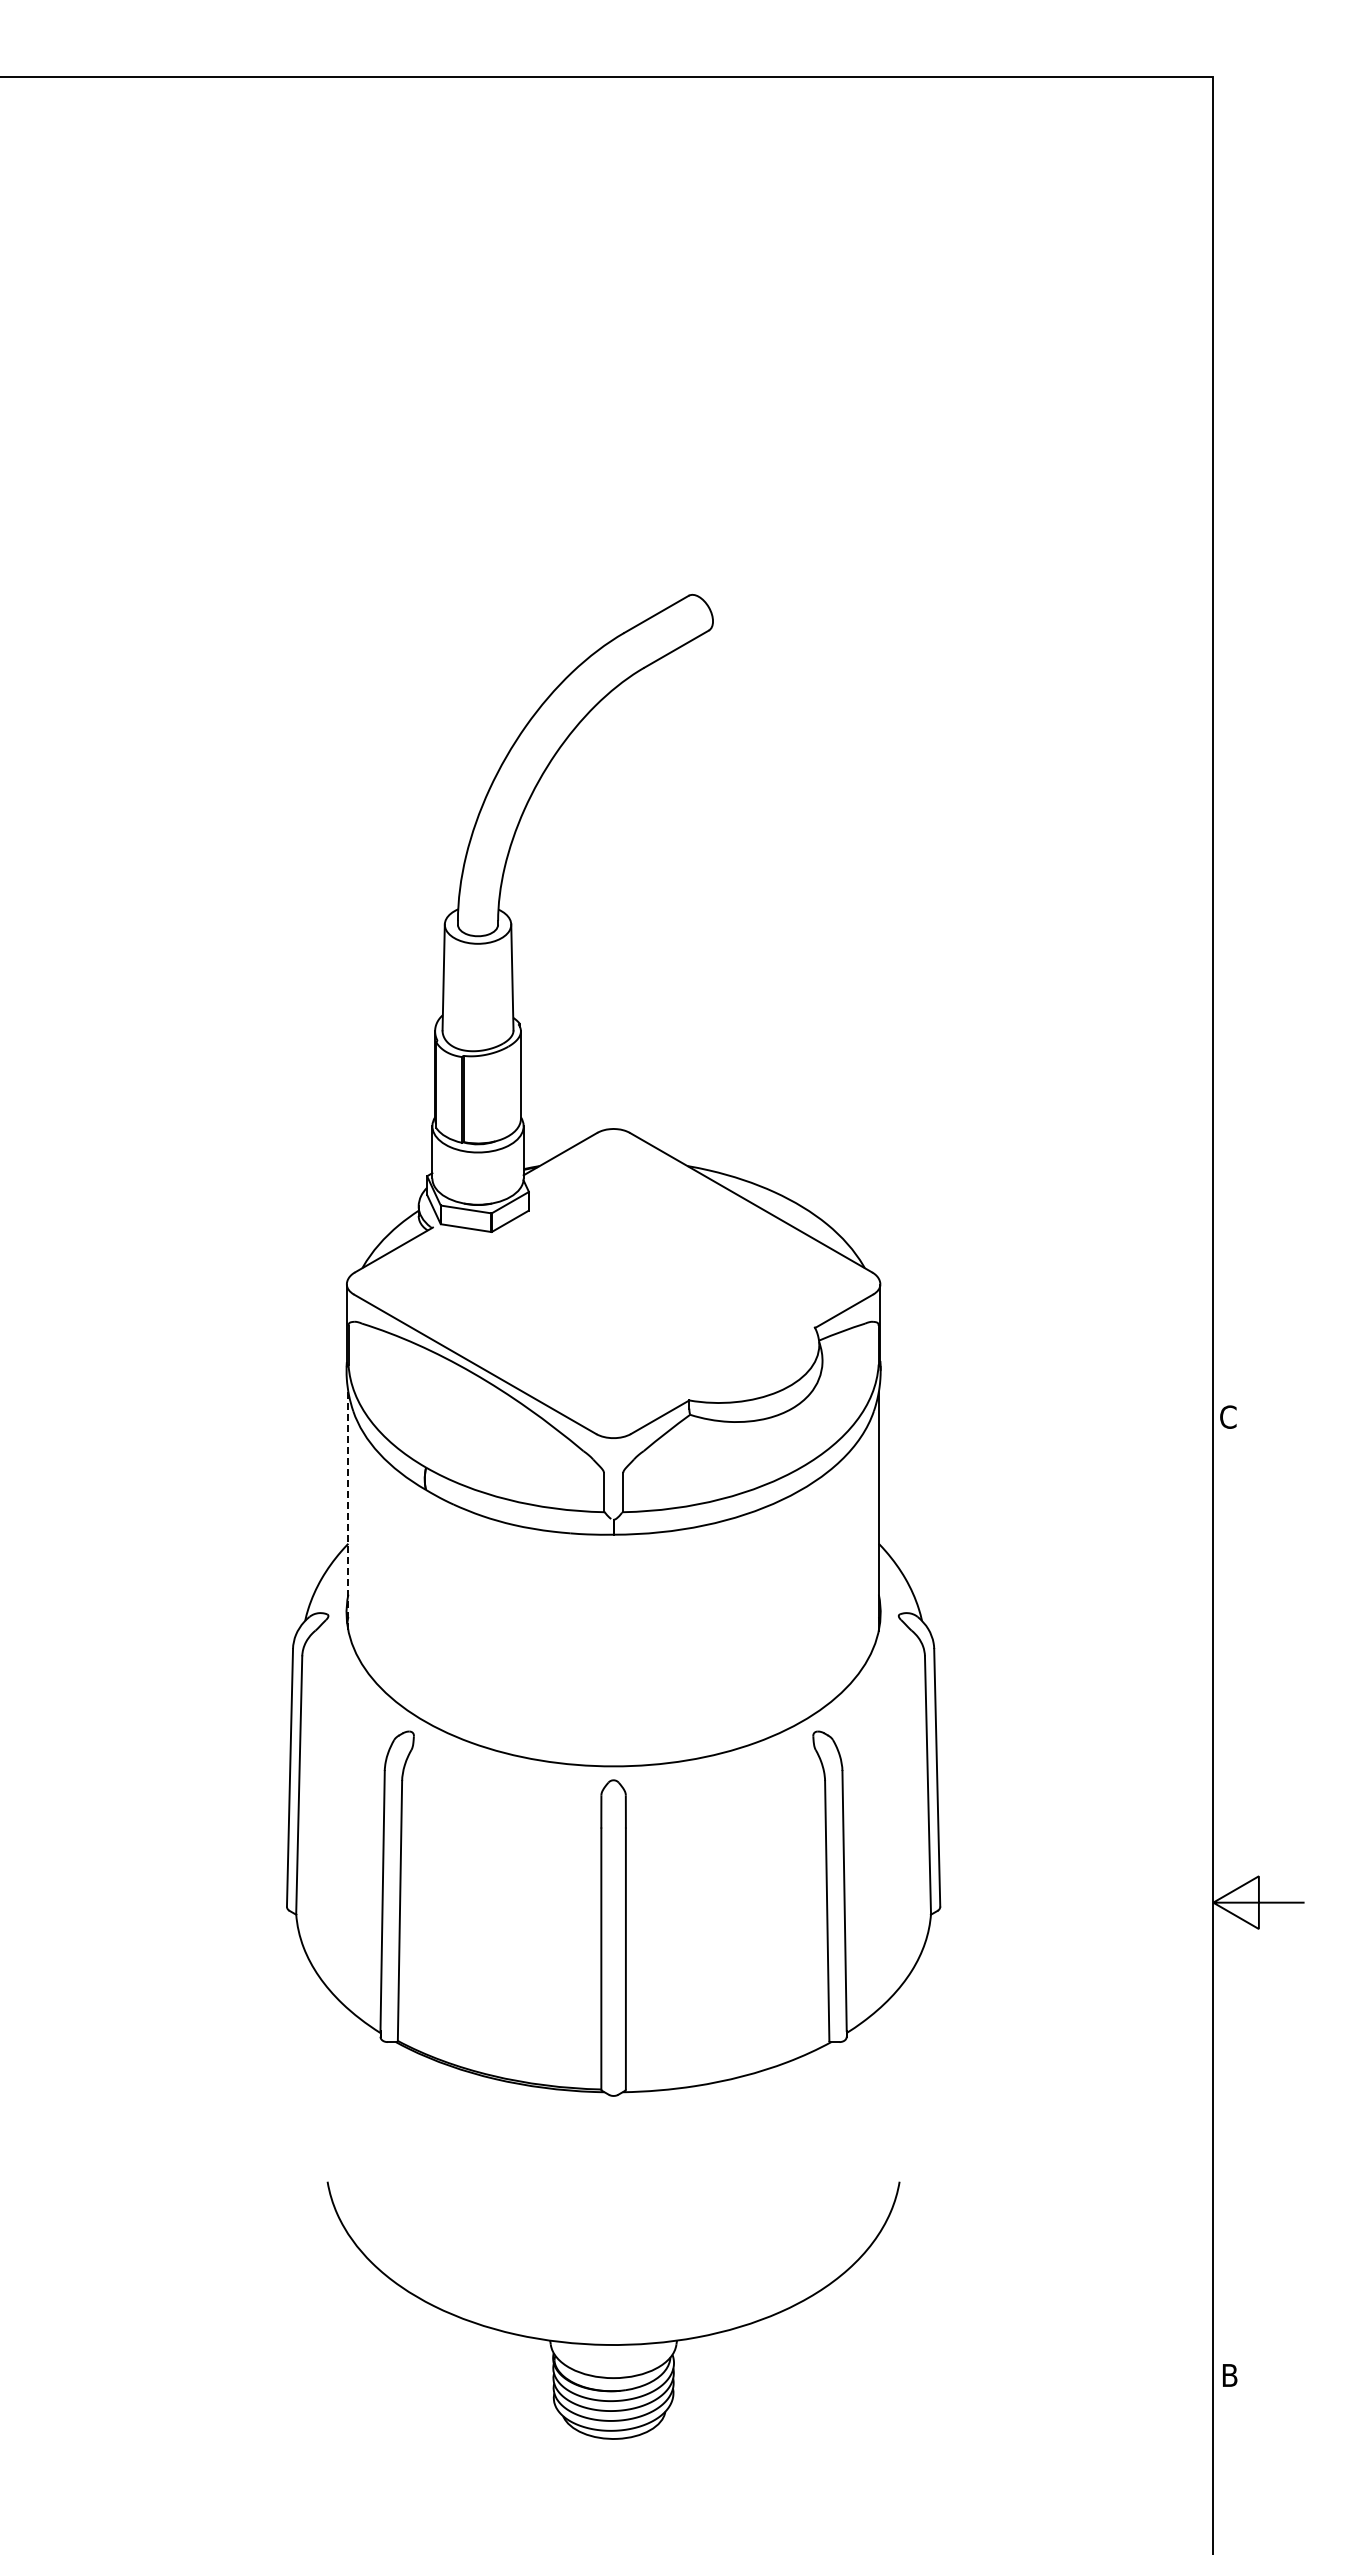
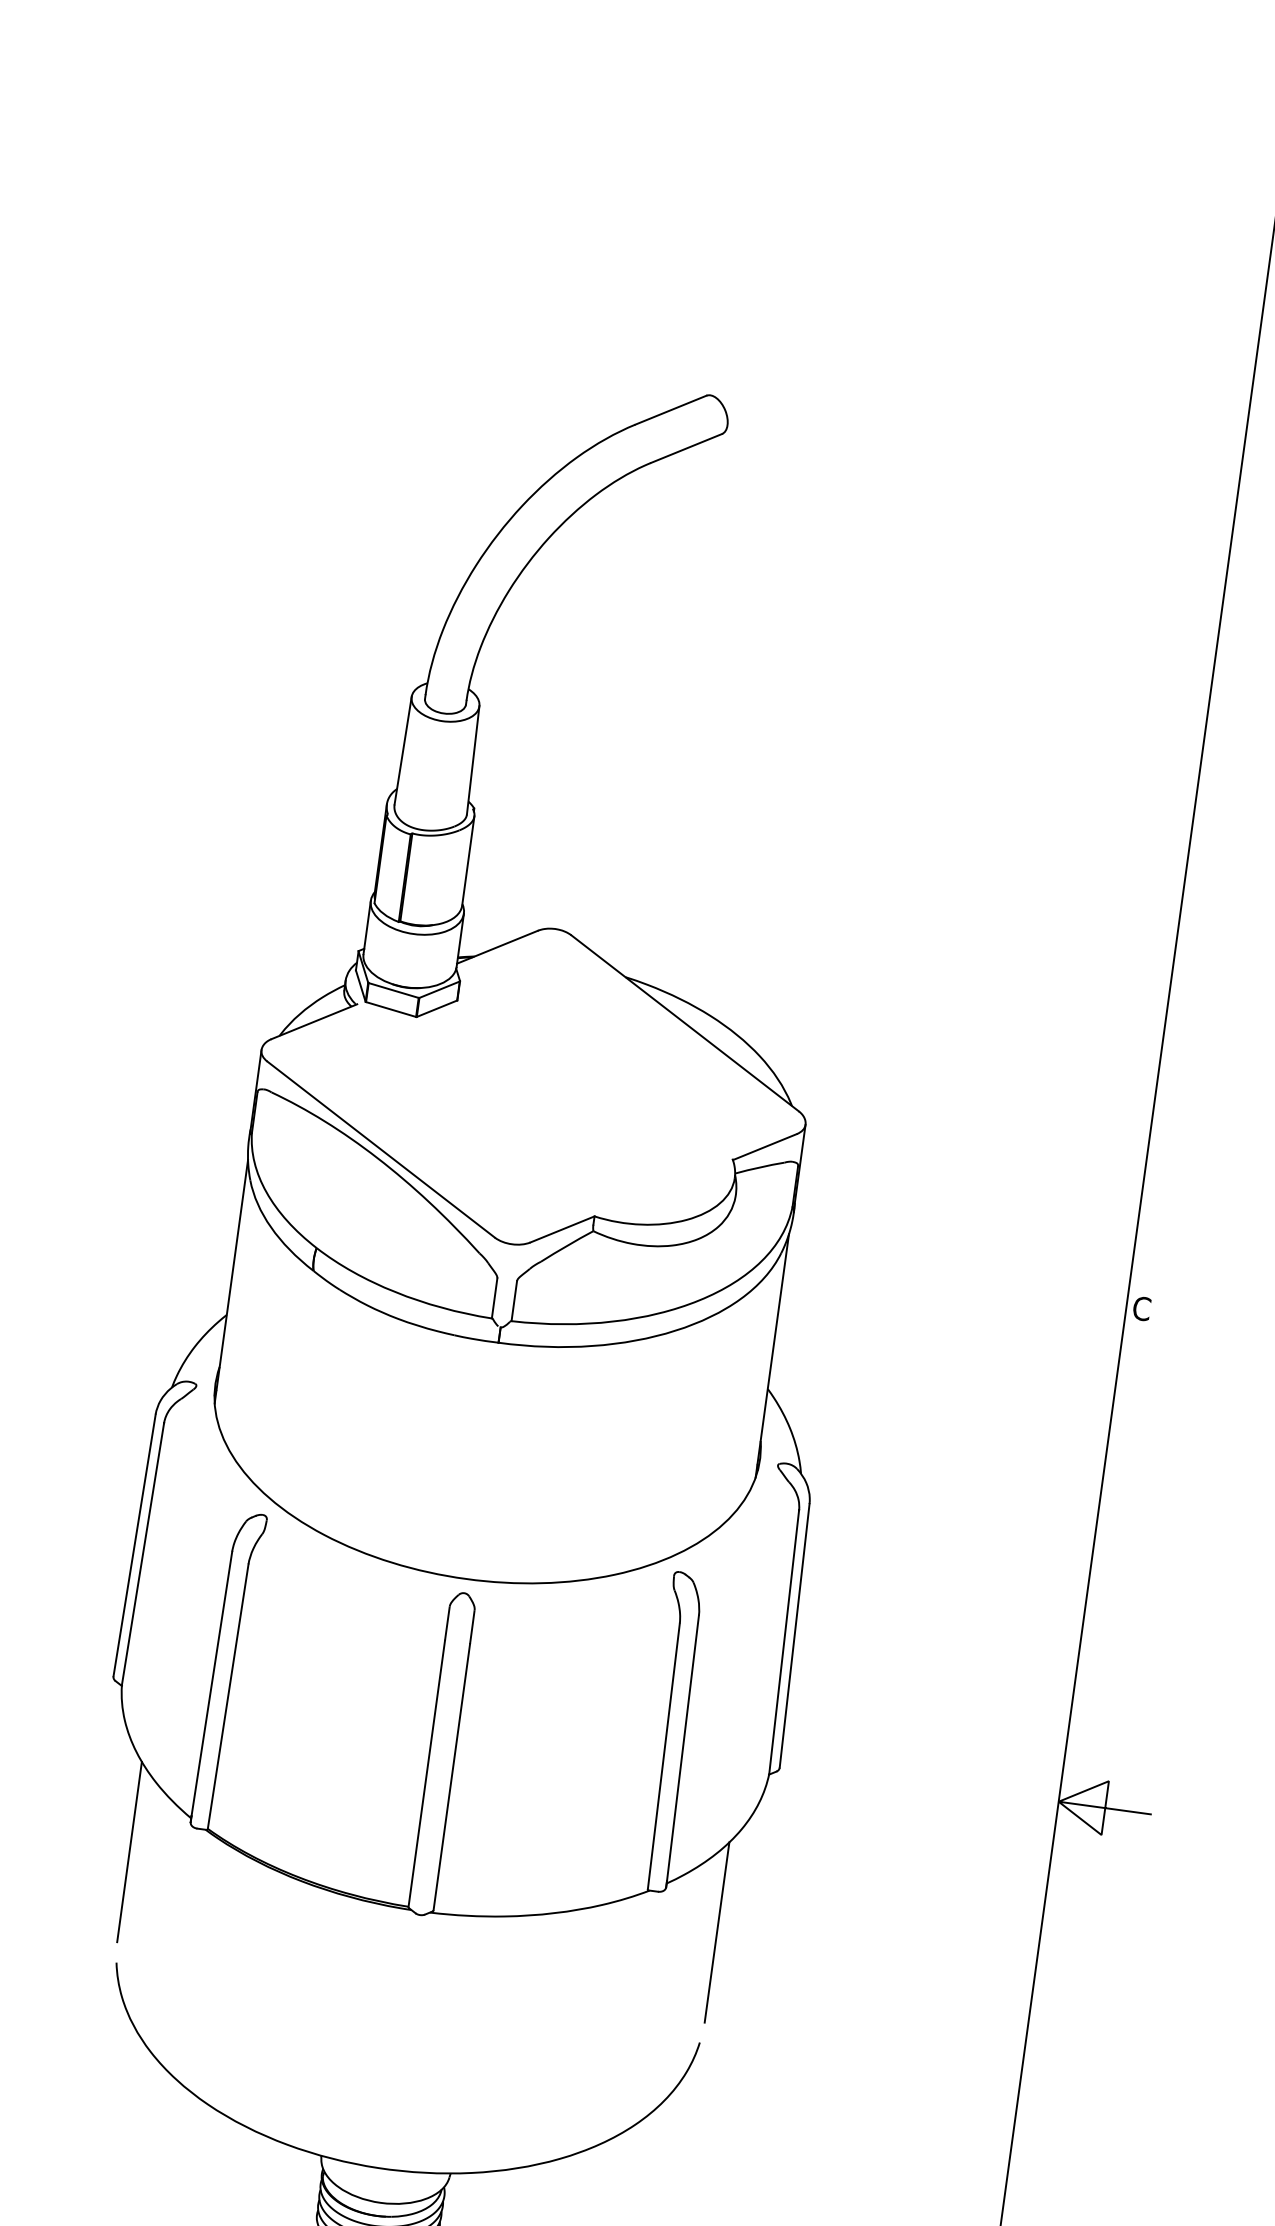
line: (348, 1511) -> (231, 1282), dashed -> solid
line: (325, 2073) -> (129, 1851), added
line: (901, 2073) -> (716, 1932), added

